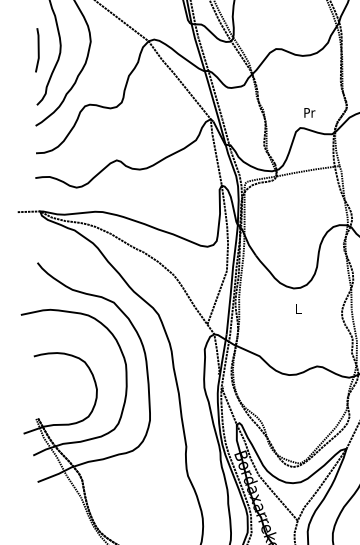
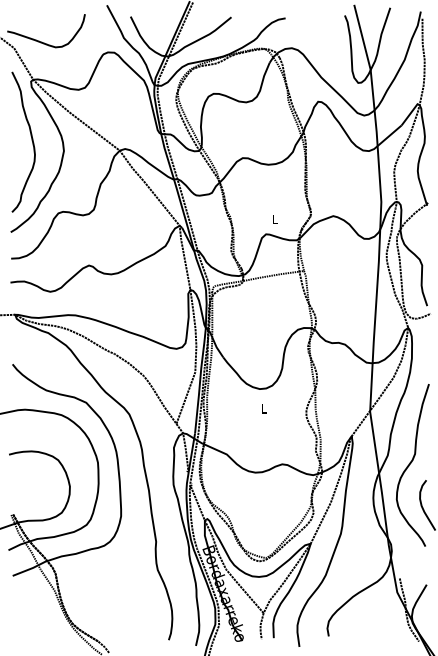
line: (37, 50) -> (12, 159), removed
text: (310, 112) -> (275, 219), Pr -> L

